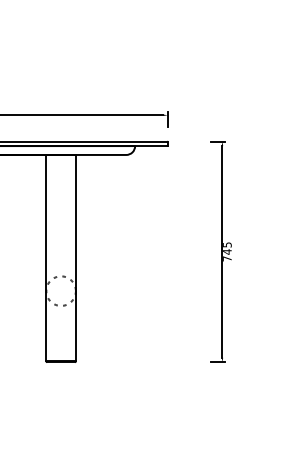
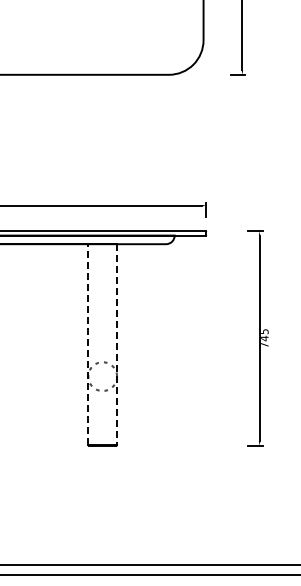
line: (46, 258) -> (88, 344), solid -> dashed
line: (76, 259) -> (117, 345), solid -> dashed

